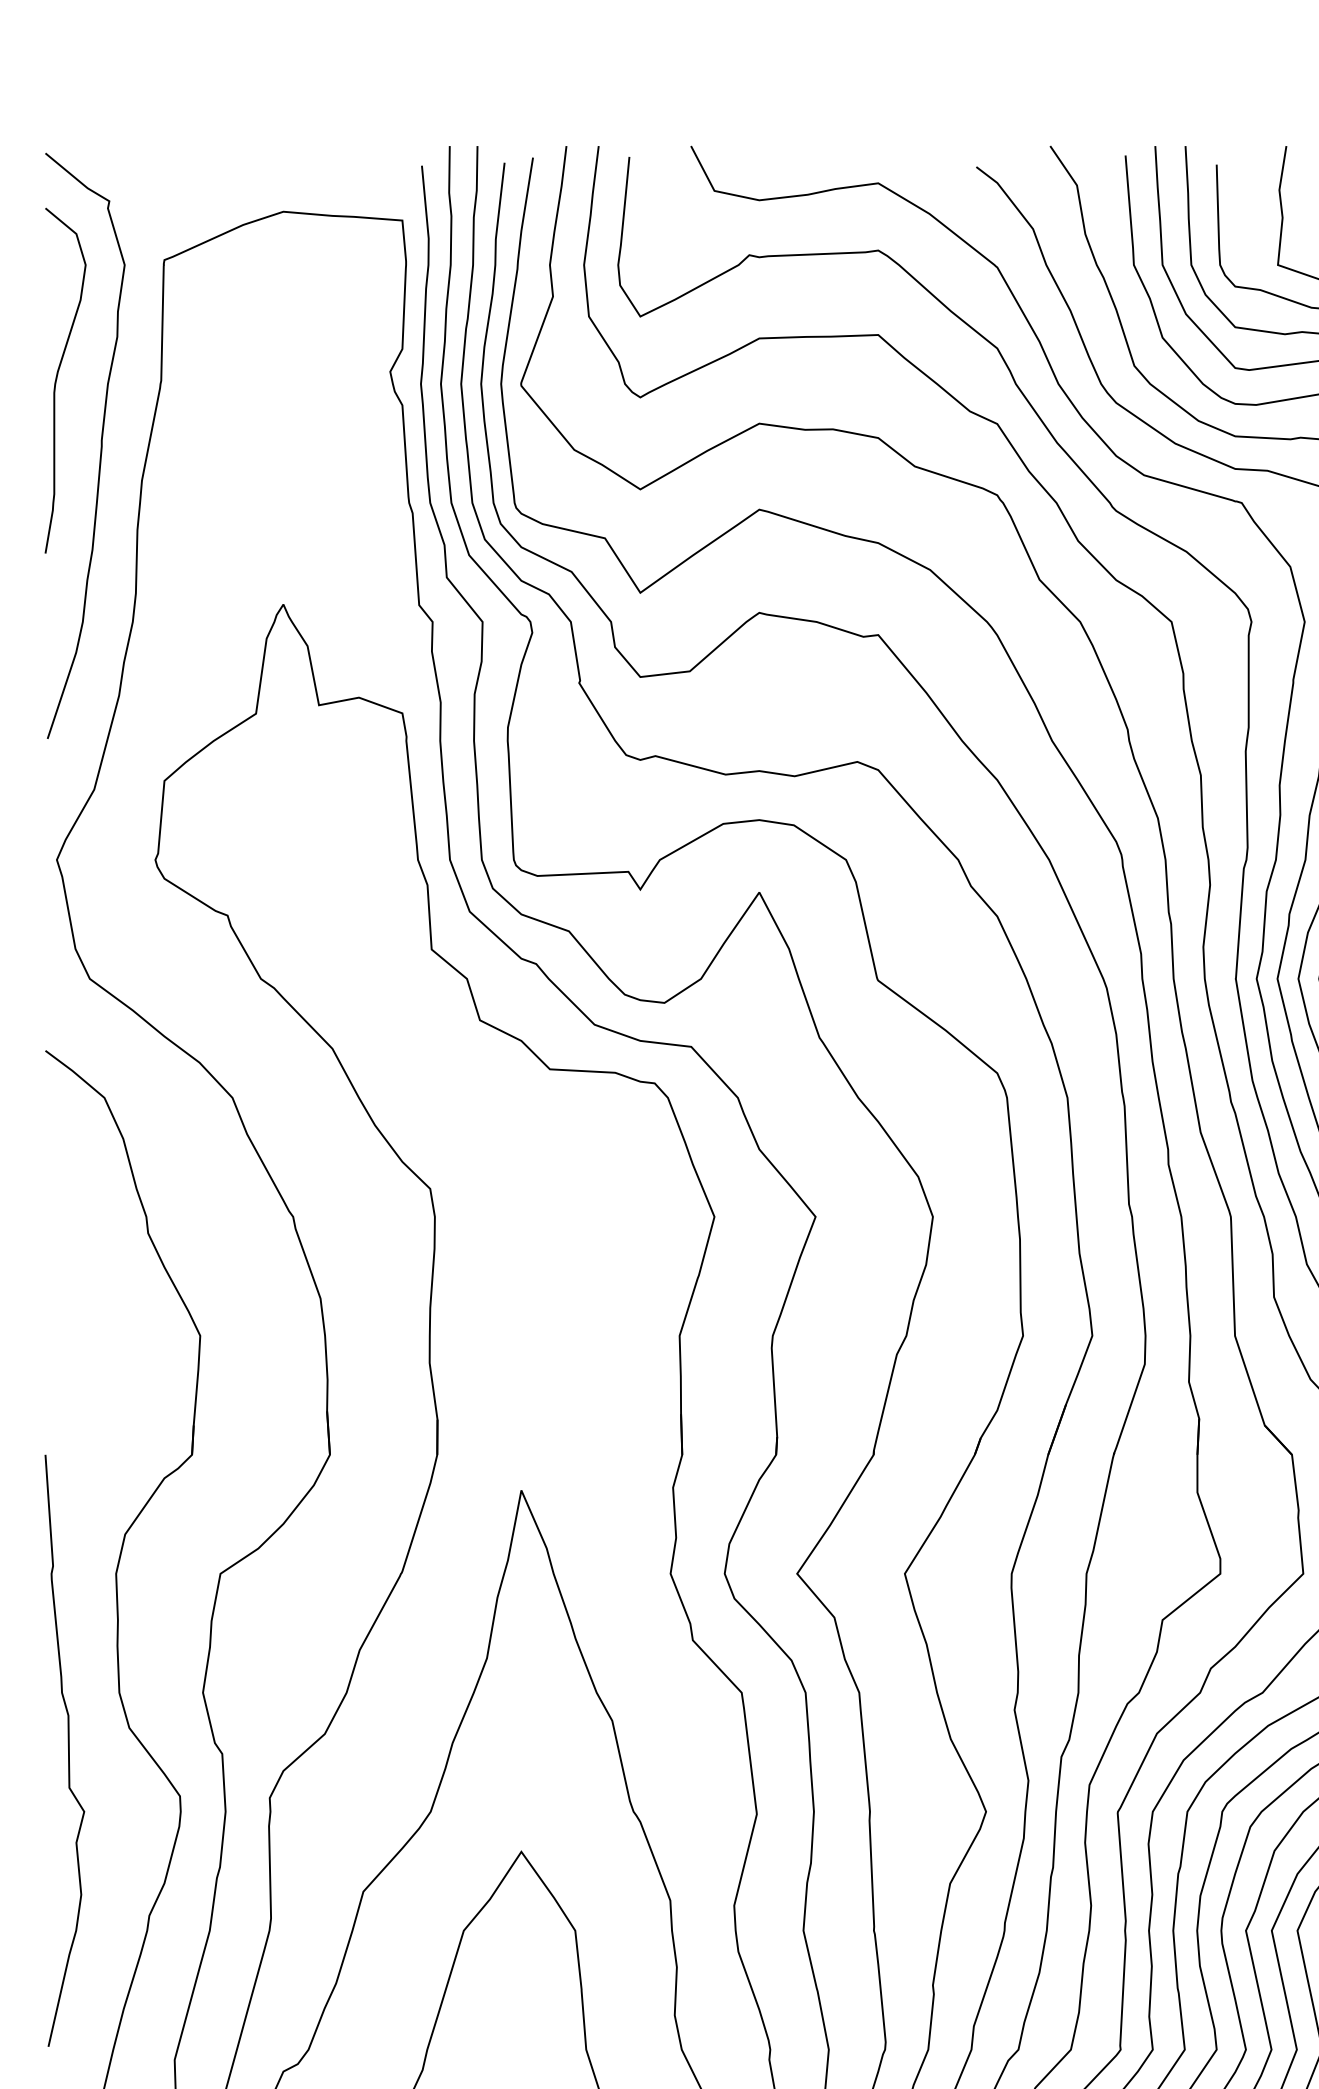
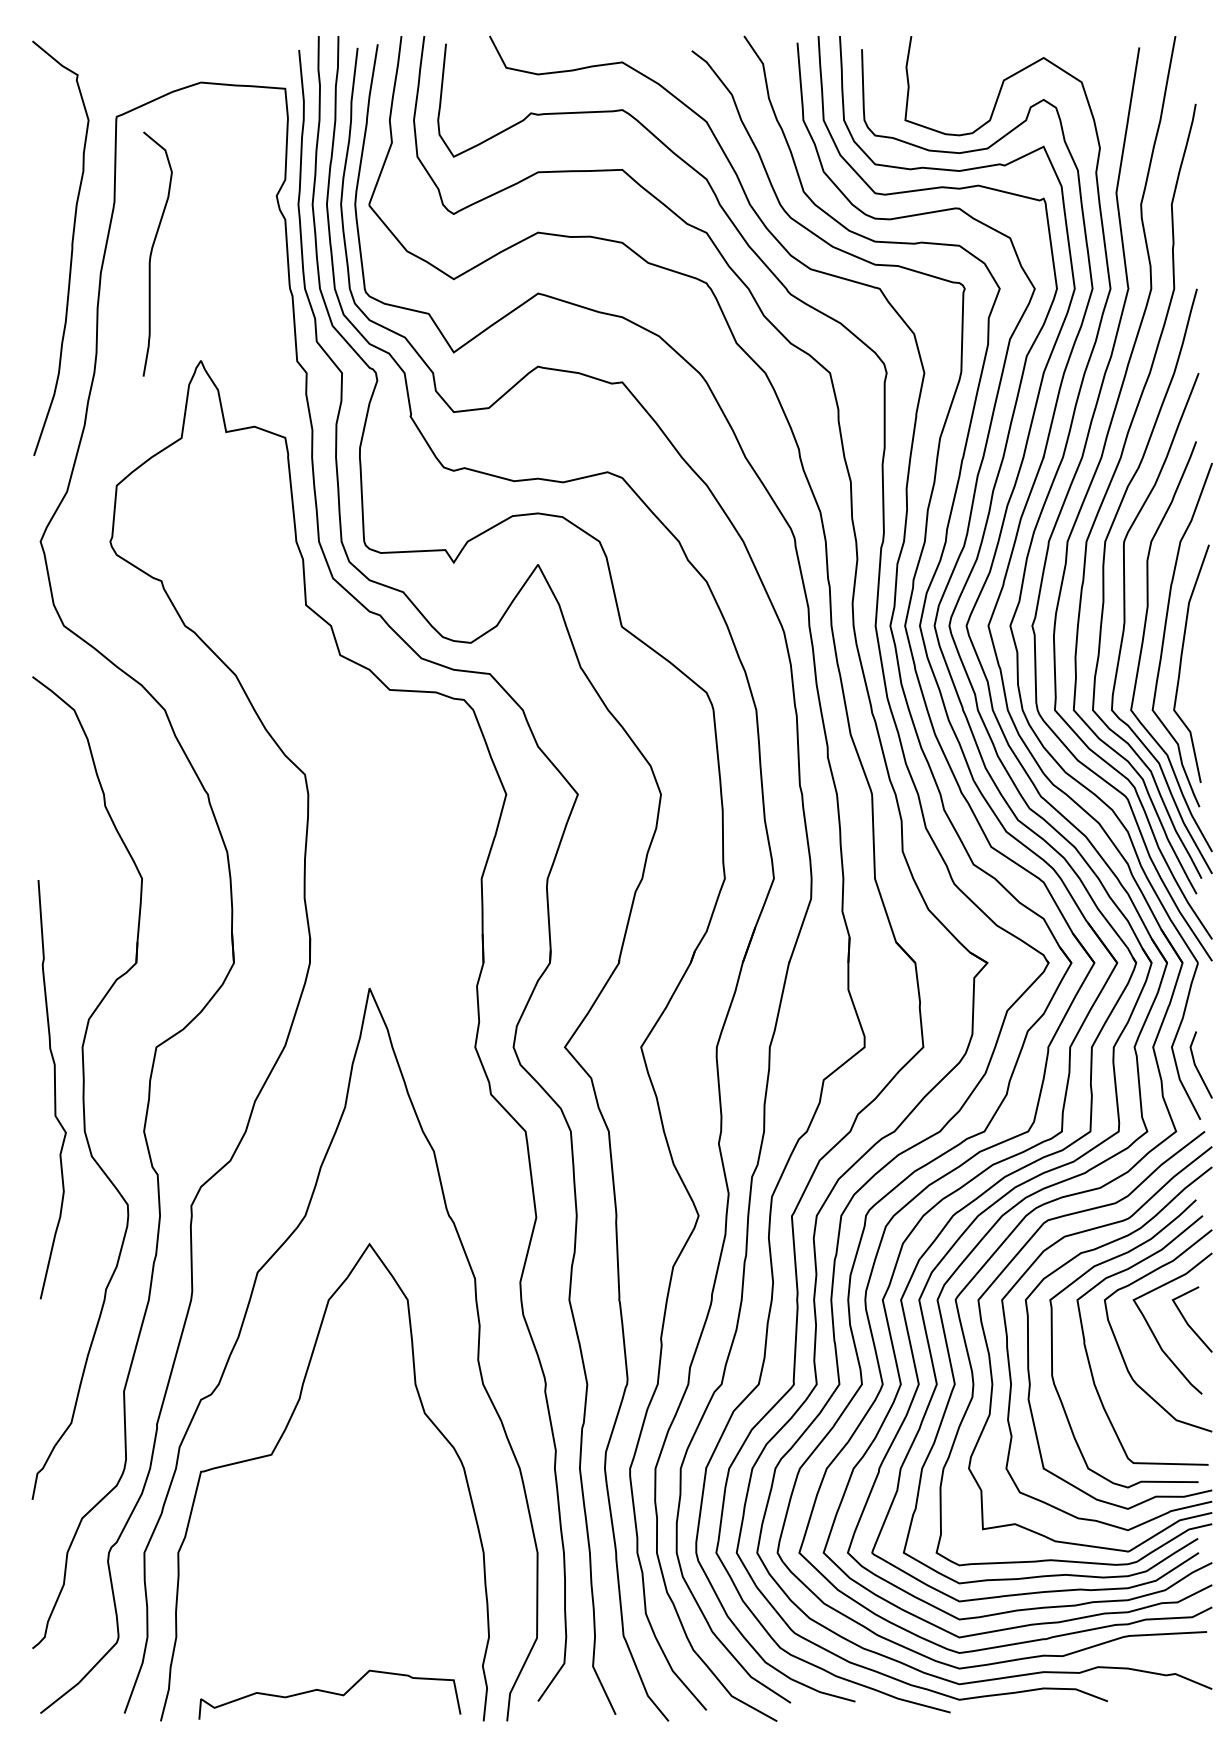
curve: (58, 378) -> (152, 252), moved
curve: (68, 1750) -> (54, 1089), moved

